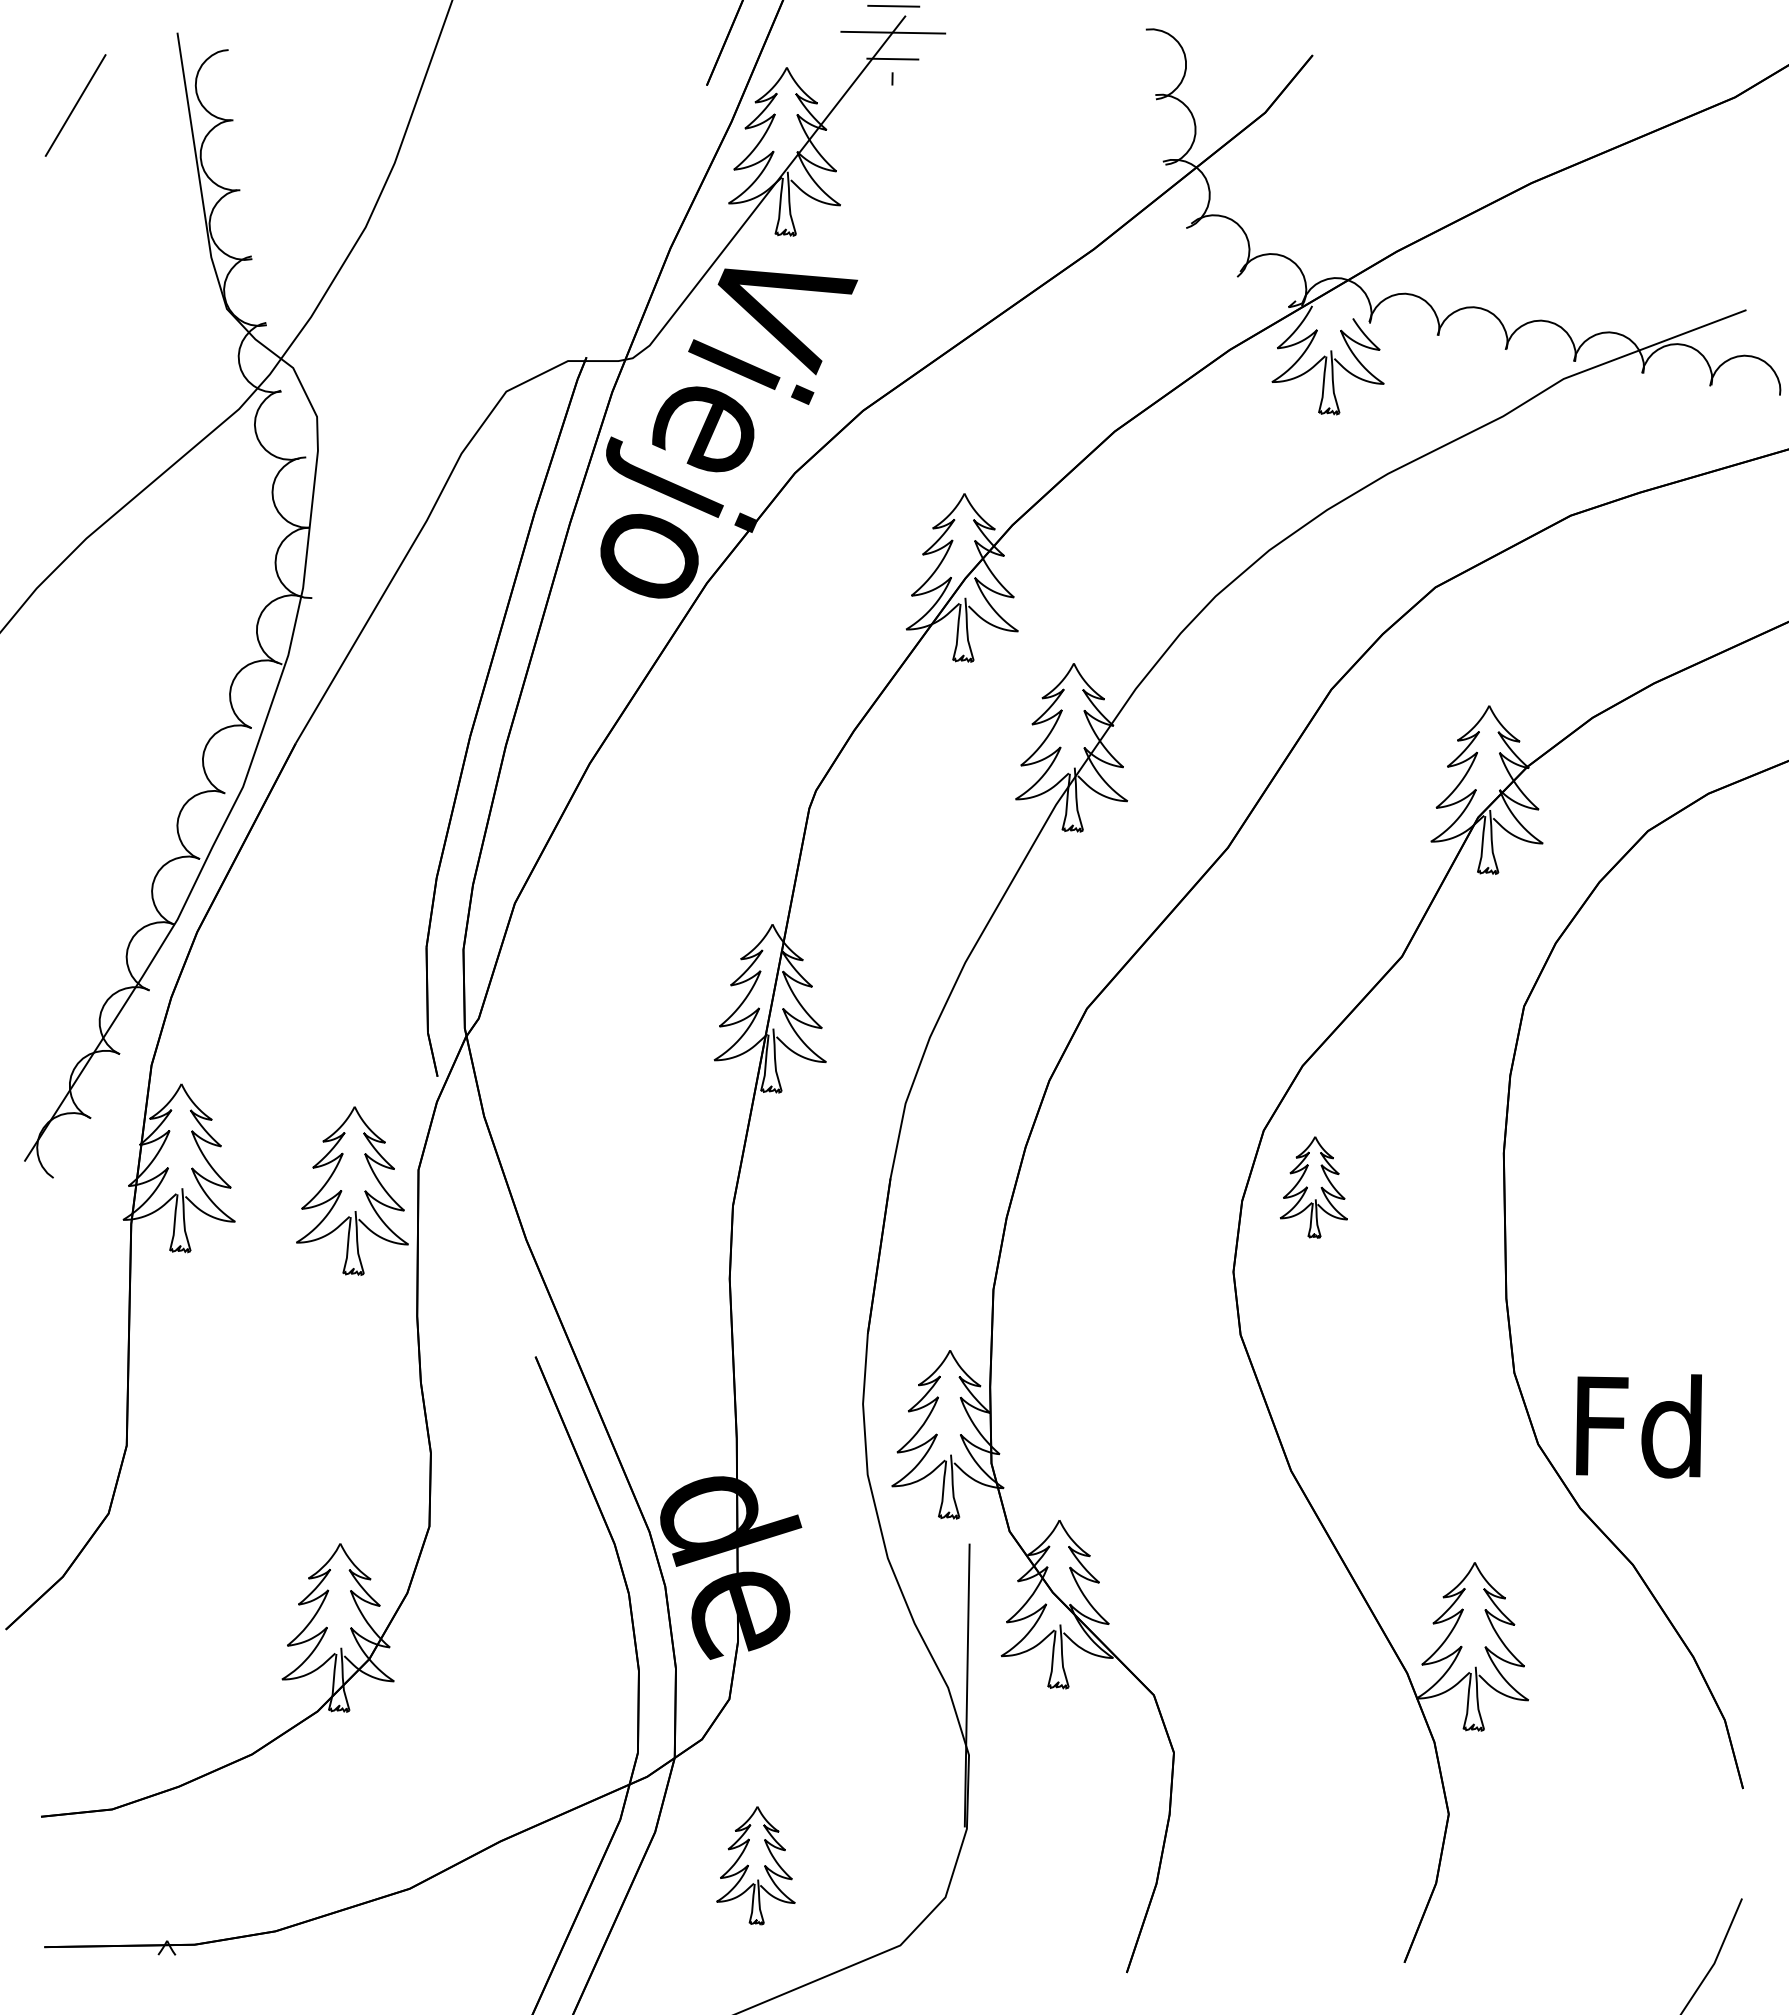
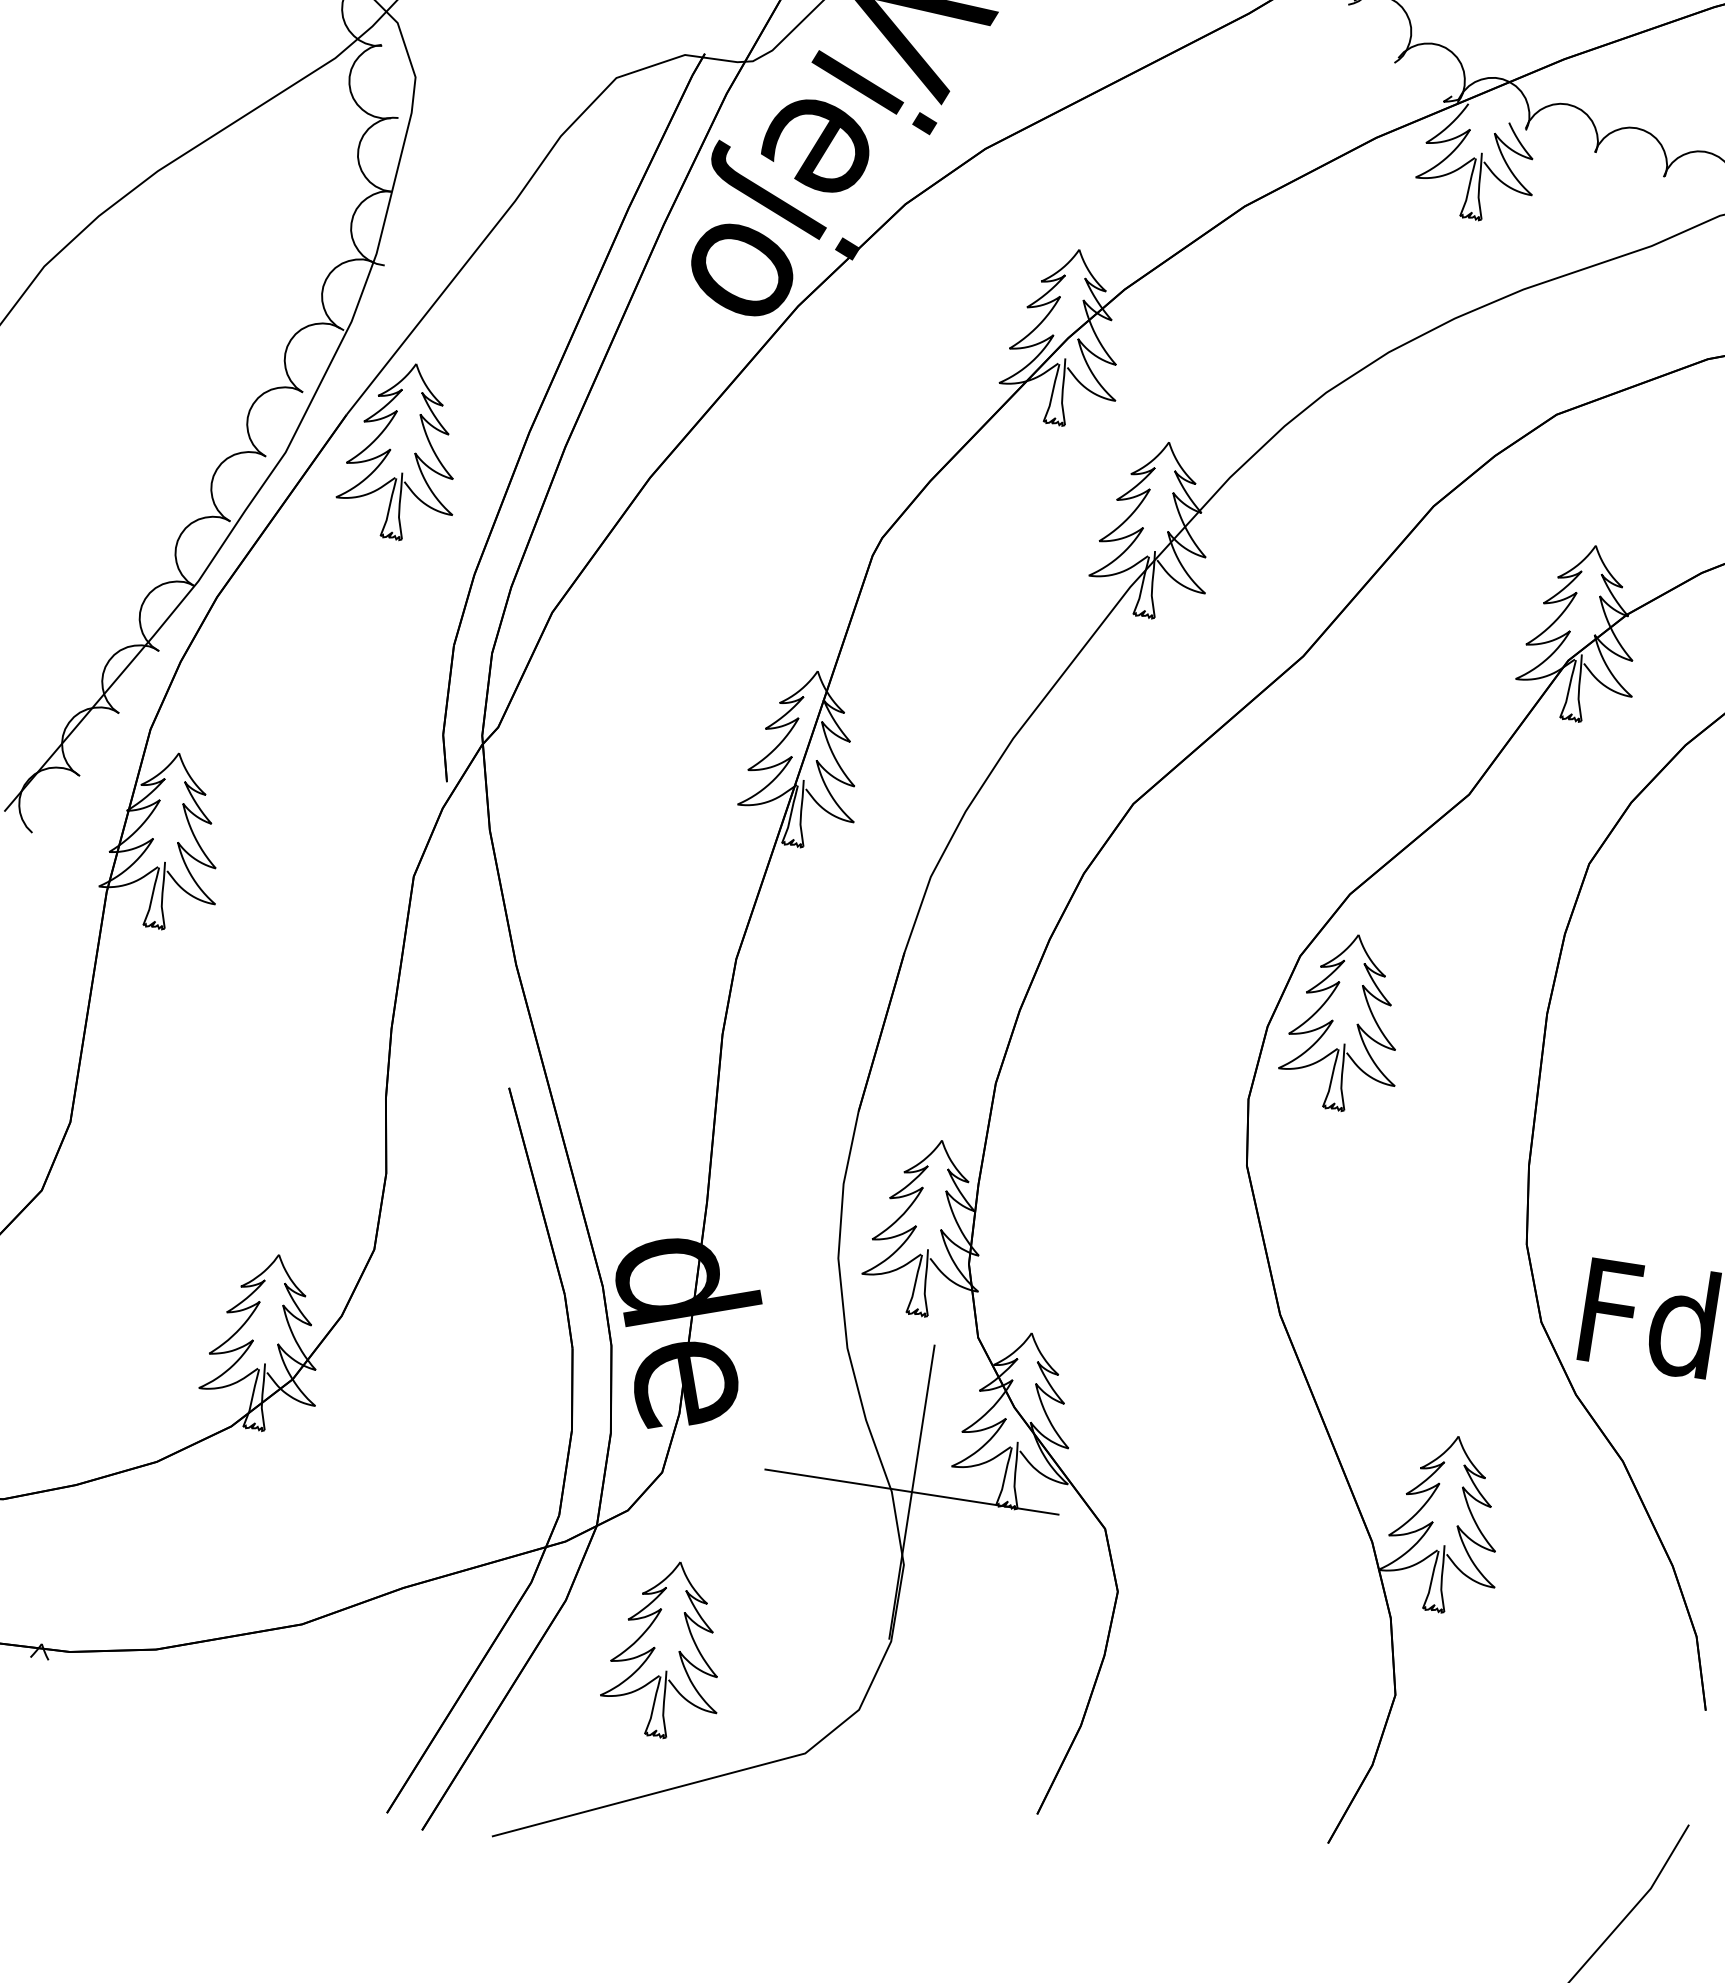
part: (1313, 1187) -> (1343, 1022), size x1.67
part: (352, 1190) -> (402, 450), moved
line: (967, 1685) -> (912, 1492), added
part: (755, 1865) -> (665, 1649), size x1.43

